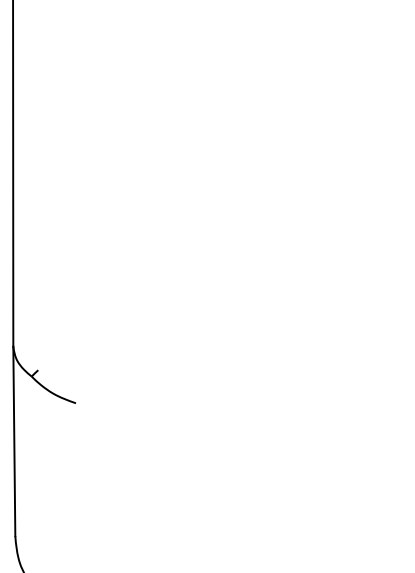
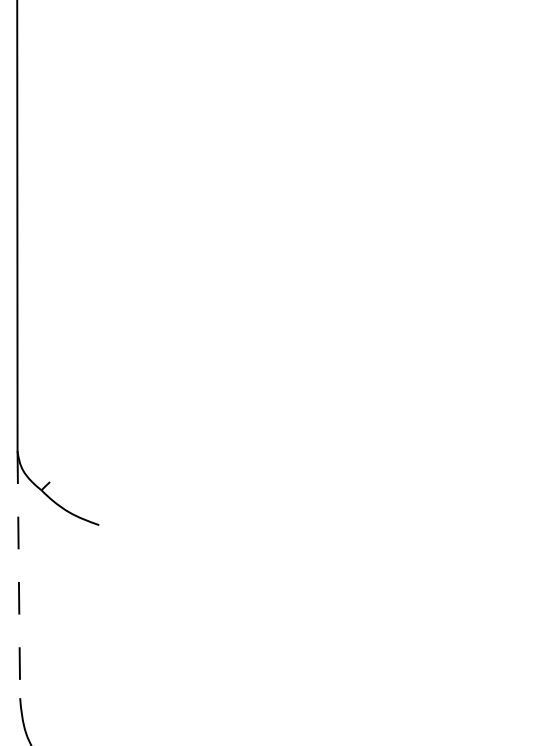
line: (14, 441) -> (18, 575), solid -> dashed

